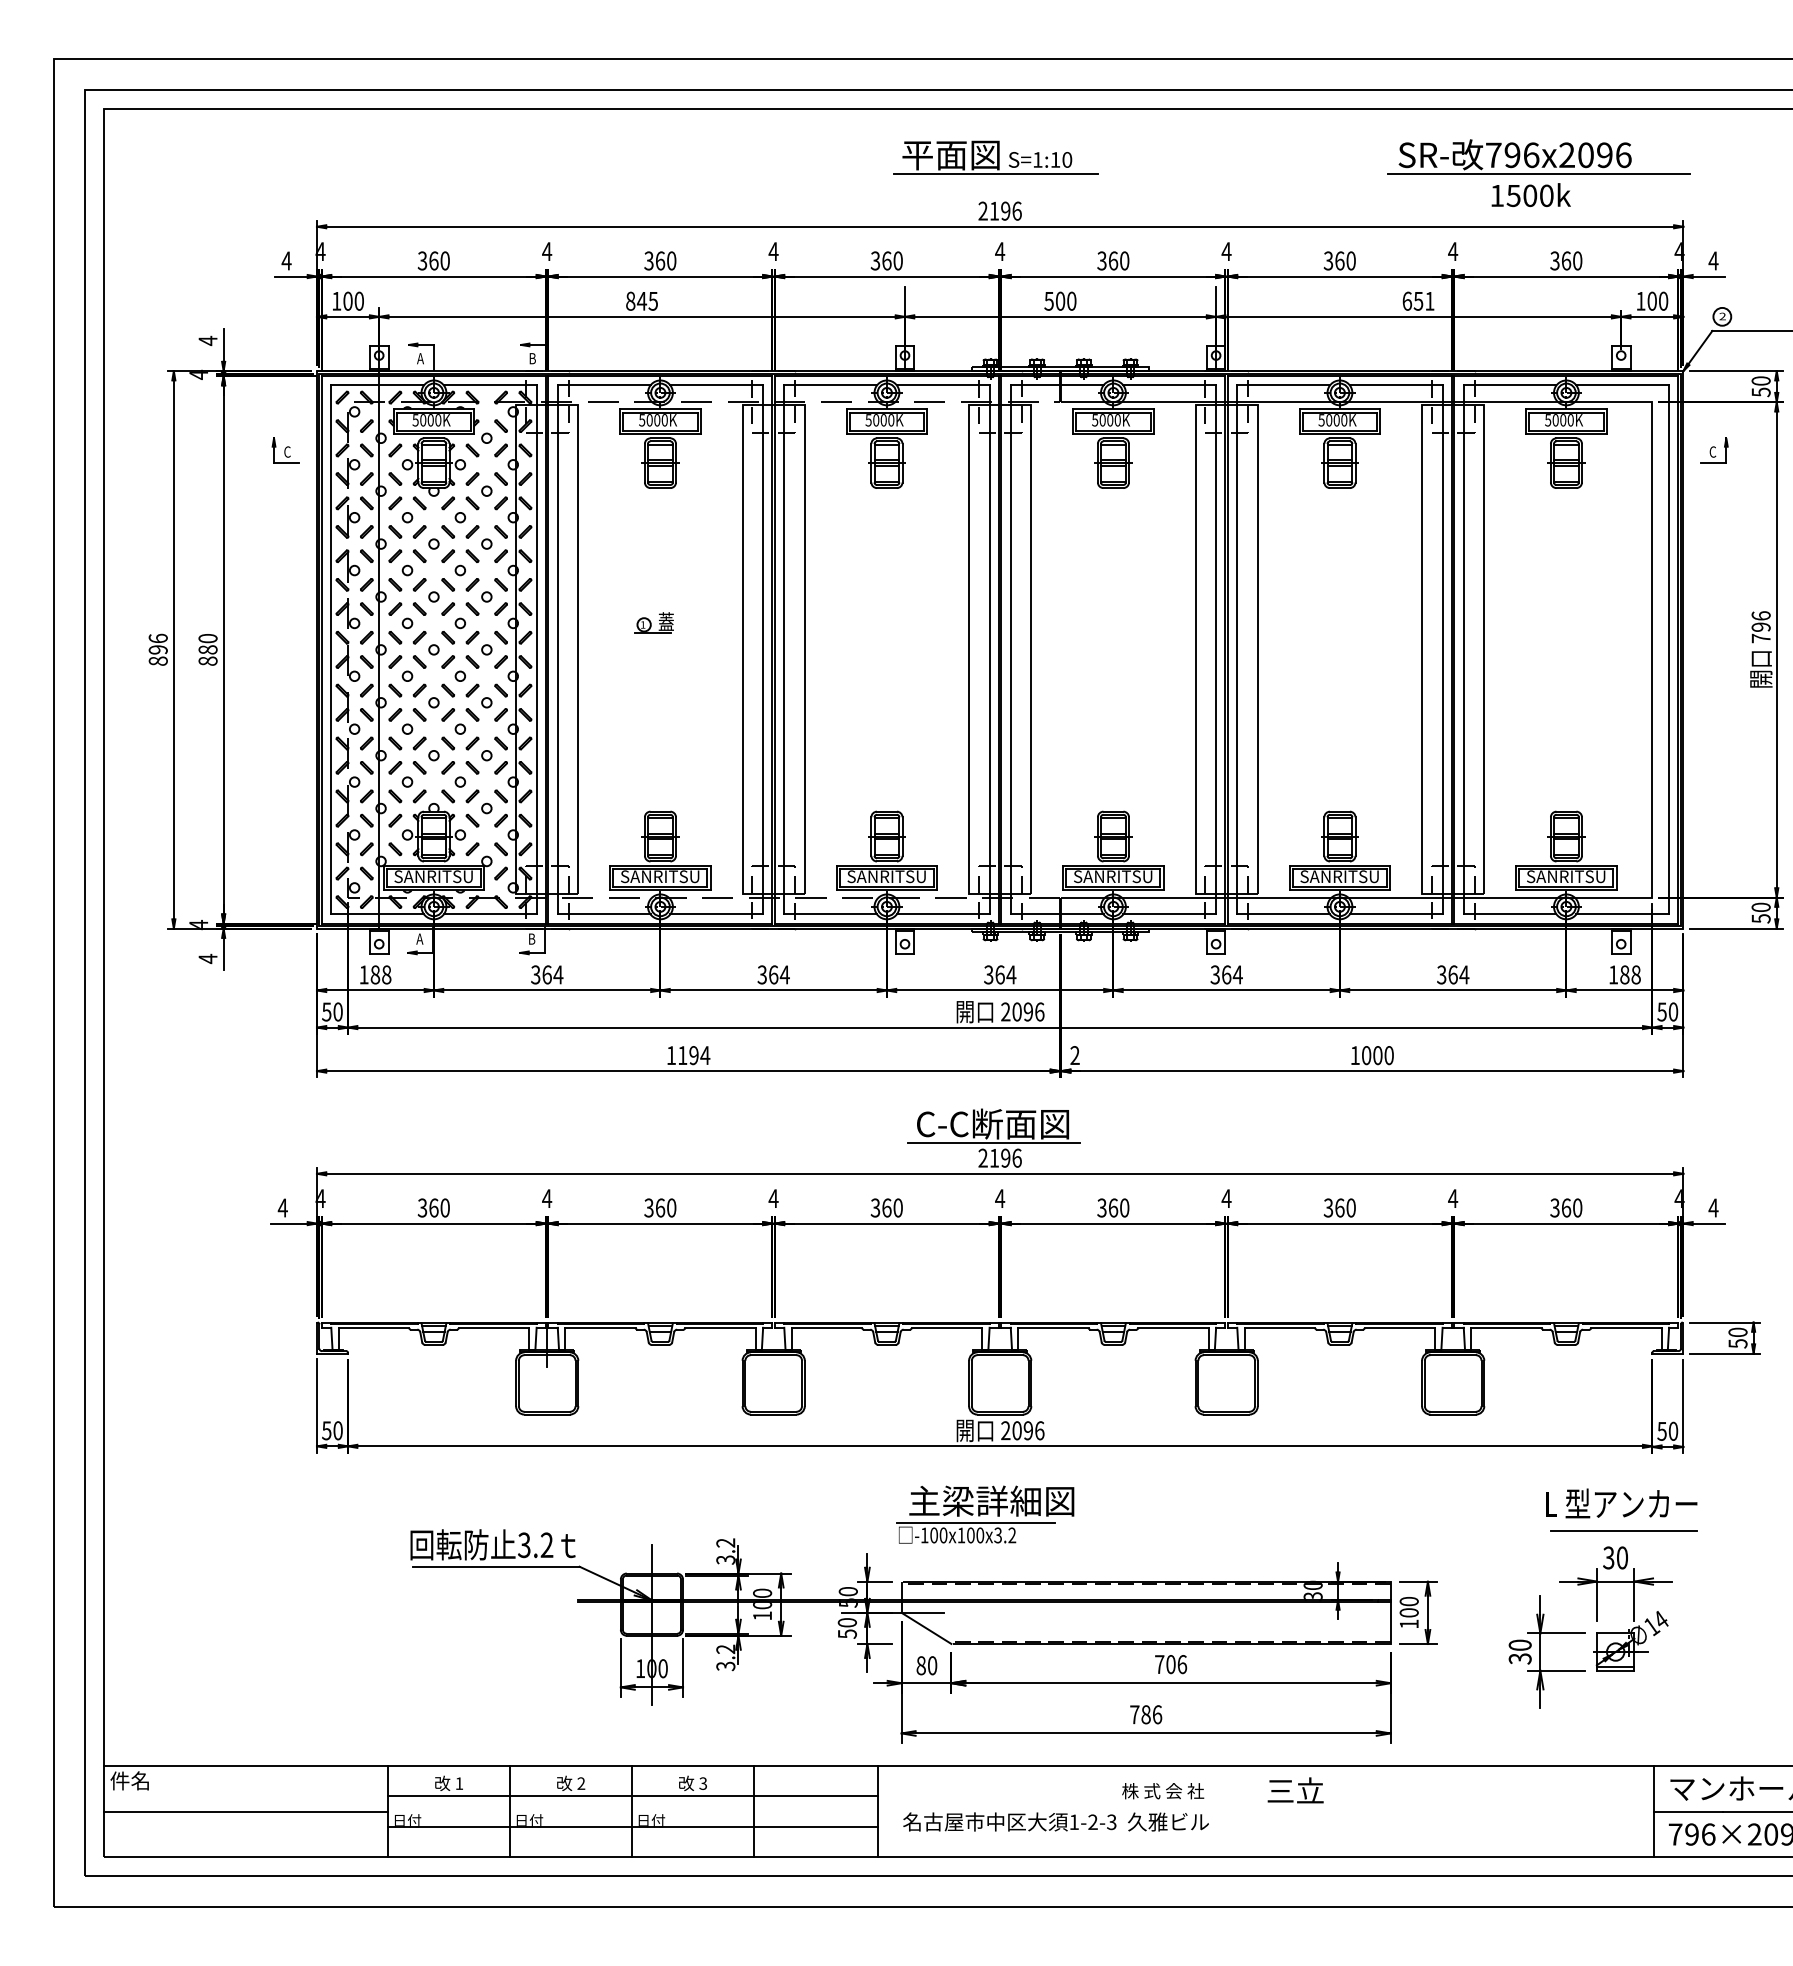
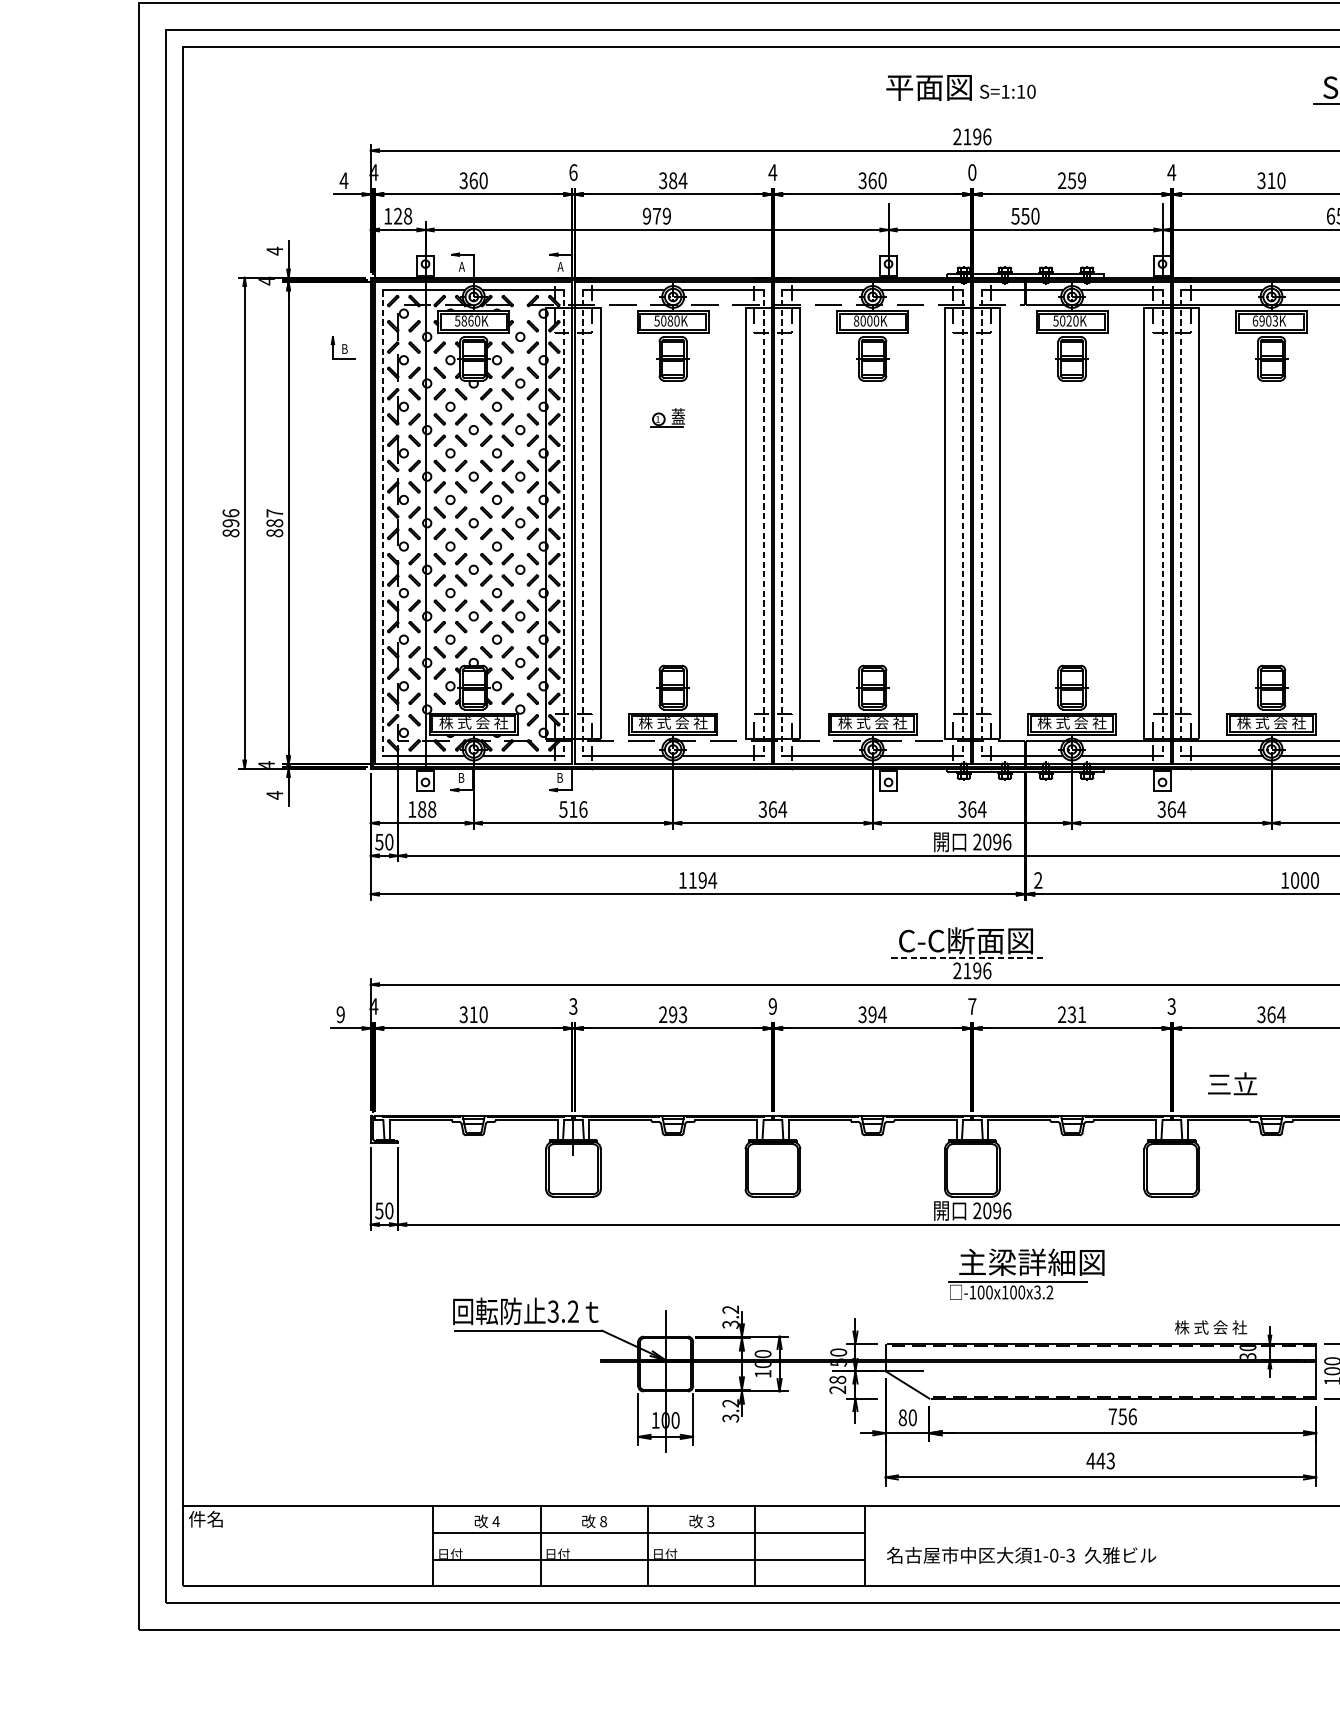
line: (995, 173) -> (968, 103), removed
text: (547, 251) -> (573, 172), 4 -> 6
text: (1000, 251) -> (972, 172), 4 -> 0
text: (665, 260) -> (677, 180), 360 -> 384
text: (1113, 260) -> (1072, 180), 360 -> 259
text: (1339, 260) -> (1271, 180), 360 -> 310
text: (353, 300) -> (402, 215), 100 -> 128
text: (641, 300) -> (656, 215), 845 -> 979
text: (1060, 300) -> (1025, 215), 500 -> 550
text: (532, 358) -> (560, 266), B -> A
text: (426, 420) -> (467, 321), 5000K -> 5860K
text: (657, 420) -> (670, 321), 5000K -> 5080K
text: (868, 420) -> (856, 321), 5000K -> 8000K
text: (1110, 420) -> (1069, 321), 5000K -> 5020K
text: (1332, 420) -> (1265, 321), 5000K -> 6903K
text: (287, 451) -> (344, 348), C -> B
part: (653, 622) -> (667, 417), moved
text: (207, 638) -> (274, 513), 880 -> 887
line: (331, 650) -> (383, 523), solid -> dashed
line: (536, 650) -> (564, 523), solid -> dashed
line: (557, 650) -> (582, 523), solid -> dashed
line: (763, 650) -> (763, 523), solid -> dashed
line: (784, 650) -> (782, 523), solid -> dashed
line: (989, 650) -> (962, 523), solid -> dashed
line: (1010, 650) -> (981, 523), solid -> dashed
line: (1216, 650) -> (1162, 523), solid -> dashed
line: (1237, 650) -> (1181, 523), solid -> dashed
text: (433, 877) -> (473, 723), SANRITSU -> 株 式 会 社
text: (660, 877) -> (673, 723), SANRITSU -> 株 式 会 社
text: (886, 877) -> (872, 723), SANRITSU -> 株 式 会 社
text: (1113, 877) -> (1072, 723), SANRITSU -> 株 式 会 社
text: (1339, 877) -> (1271, 723), SANRITSU -> 株 式 会 社
text: (419, 938) -> (461, 777), A -> B
text: (547, 974) -> (573, 809), 364 -> 516
line: (994, 1143) -> (967, 957), solid -> dashed
text: (547, 1198) -> (573, 1006), 4 -> 3
text: (773, 1198) -> (772, 1006), 4 -> 9
text: (1000, 1198) -> (972, 1006), 4 -> 7
text: (1226, 1198) -> (1171, 1006), 4 -> 3
text: (282, 1207) -> (340, 1014), 4 -> 9
text: (433, 1207) -> (473, 1014), 360 -> 310
text: (660, 1207) -> (673, 1014), 360 -> 293
text: (892, 1207) -> (877, 1014), 360 -> 394
text: (1113, 1207) -> (1072, 1014), 360 -> 231
text: (1351, 1207) -> (1281, 1014), 360 -> 364
part: (985, 1514) -> (1026, 1274), moved
text: (847, 1628) -> (837, 1385), 50 -> 28
text: (1170, 1664) -> (1122, 1416), 706 -> 756
text: (1145, 1714) -> (1100, 1460), 786 -> 443
text: (459, 1783) -> (496, 1521), 1 -> 4
text: (581, 1783) -> (603, 1521), 2 -> 8
text: (1295, 1790) -> (1232, 1083), moved
text: (1163, 1791) -> (1211, 1327), moved
line: (245, 1811) -> (307, 1546), removed
text: (1092, 1822) -> (1053, 1555), 1-2-3 -> 1-0-3

